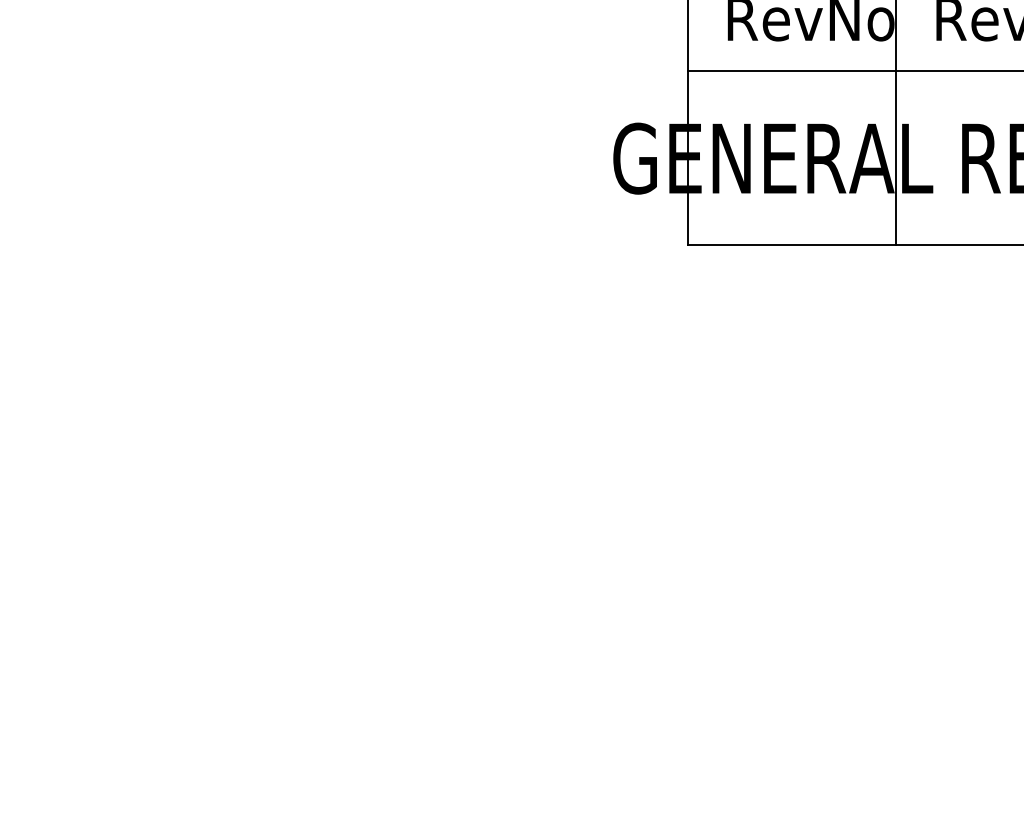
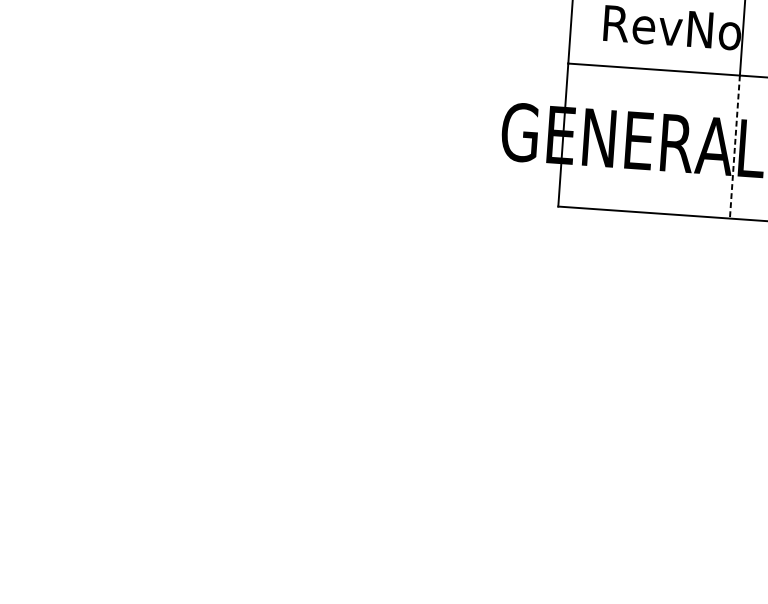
line: (896, 158) -> (734, 147), solid -> dashed

